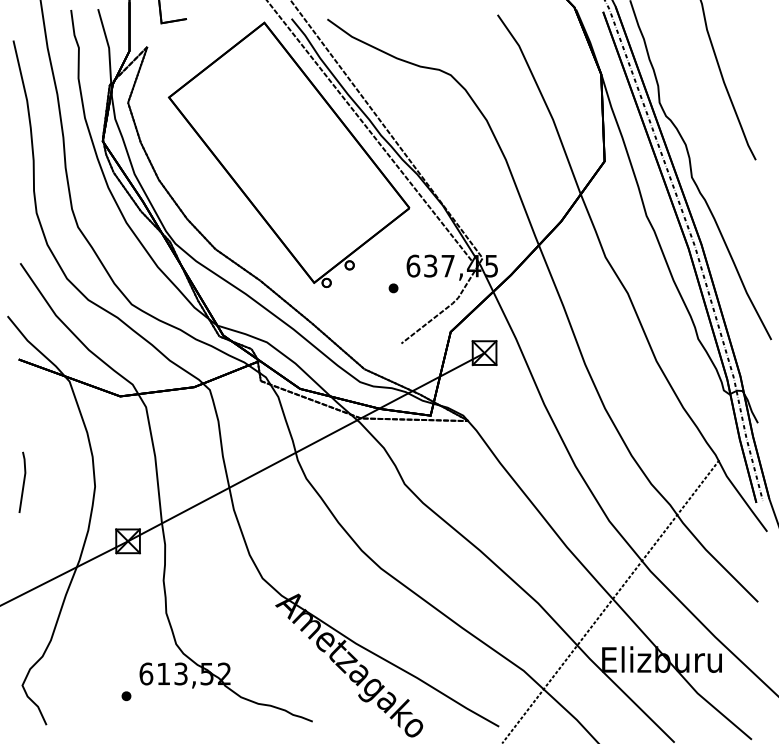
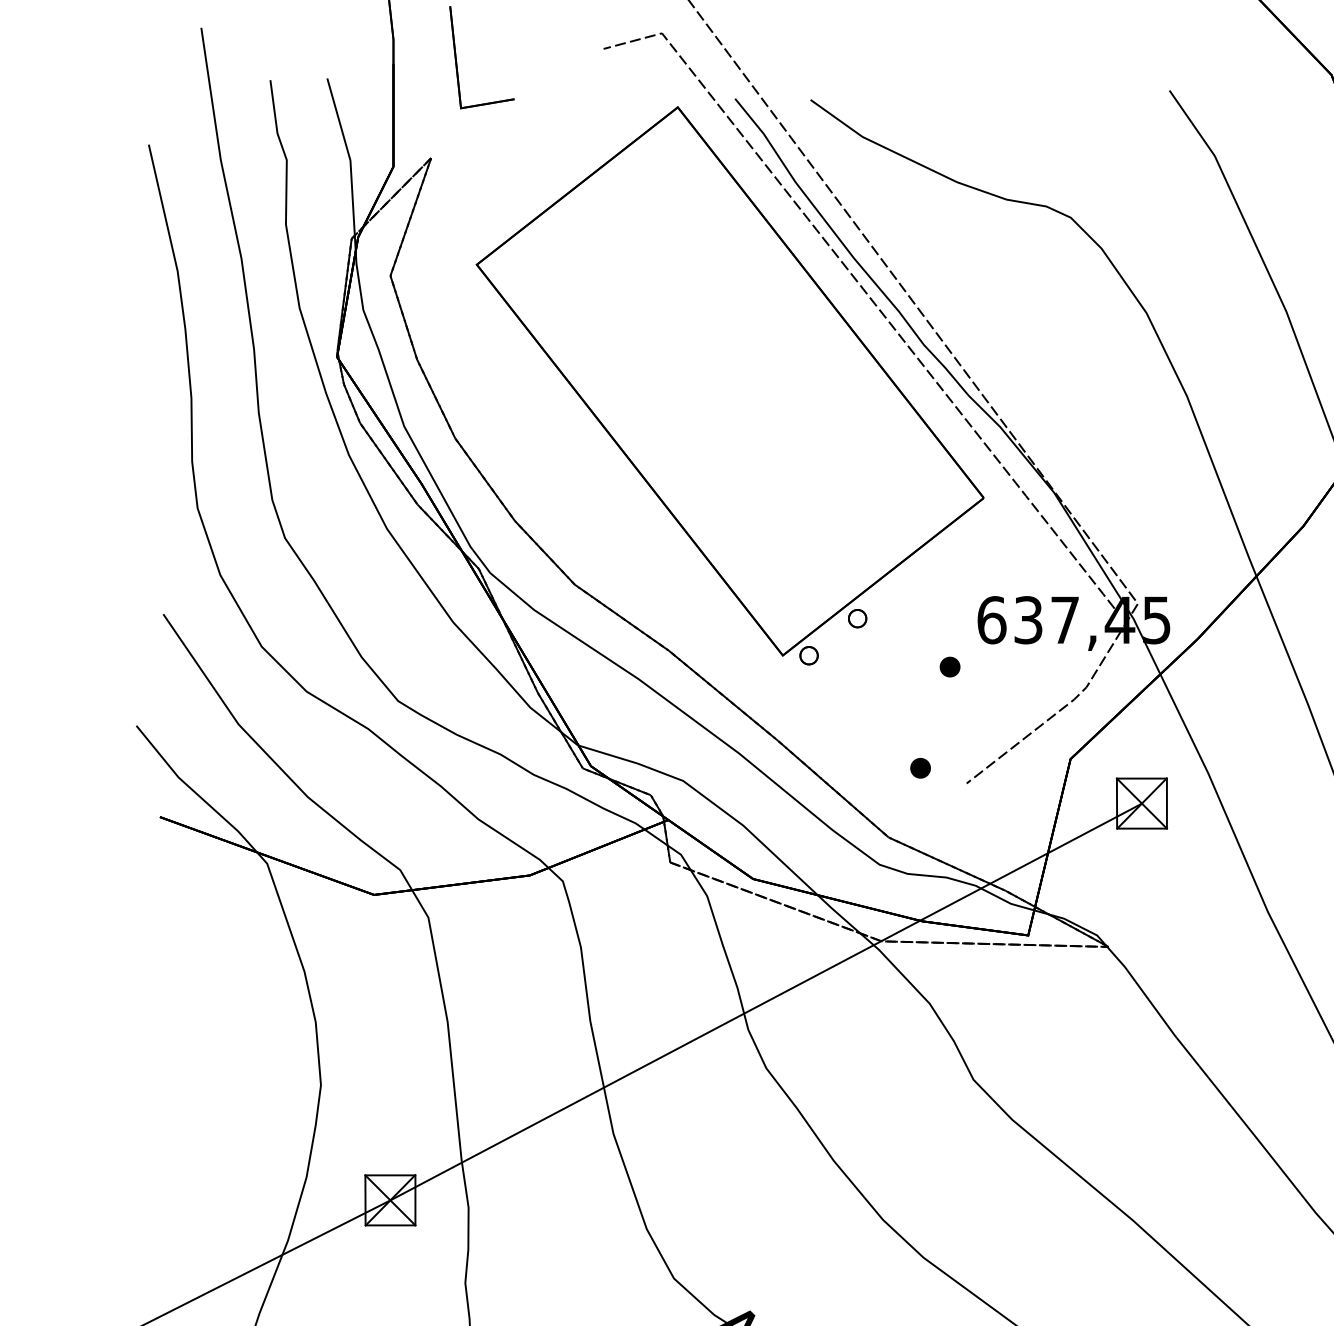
part: (379, 336) -> (920, 768), added
line: (23, 481) -> (169, 1074), removed

